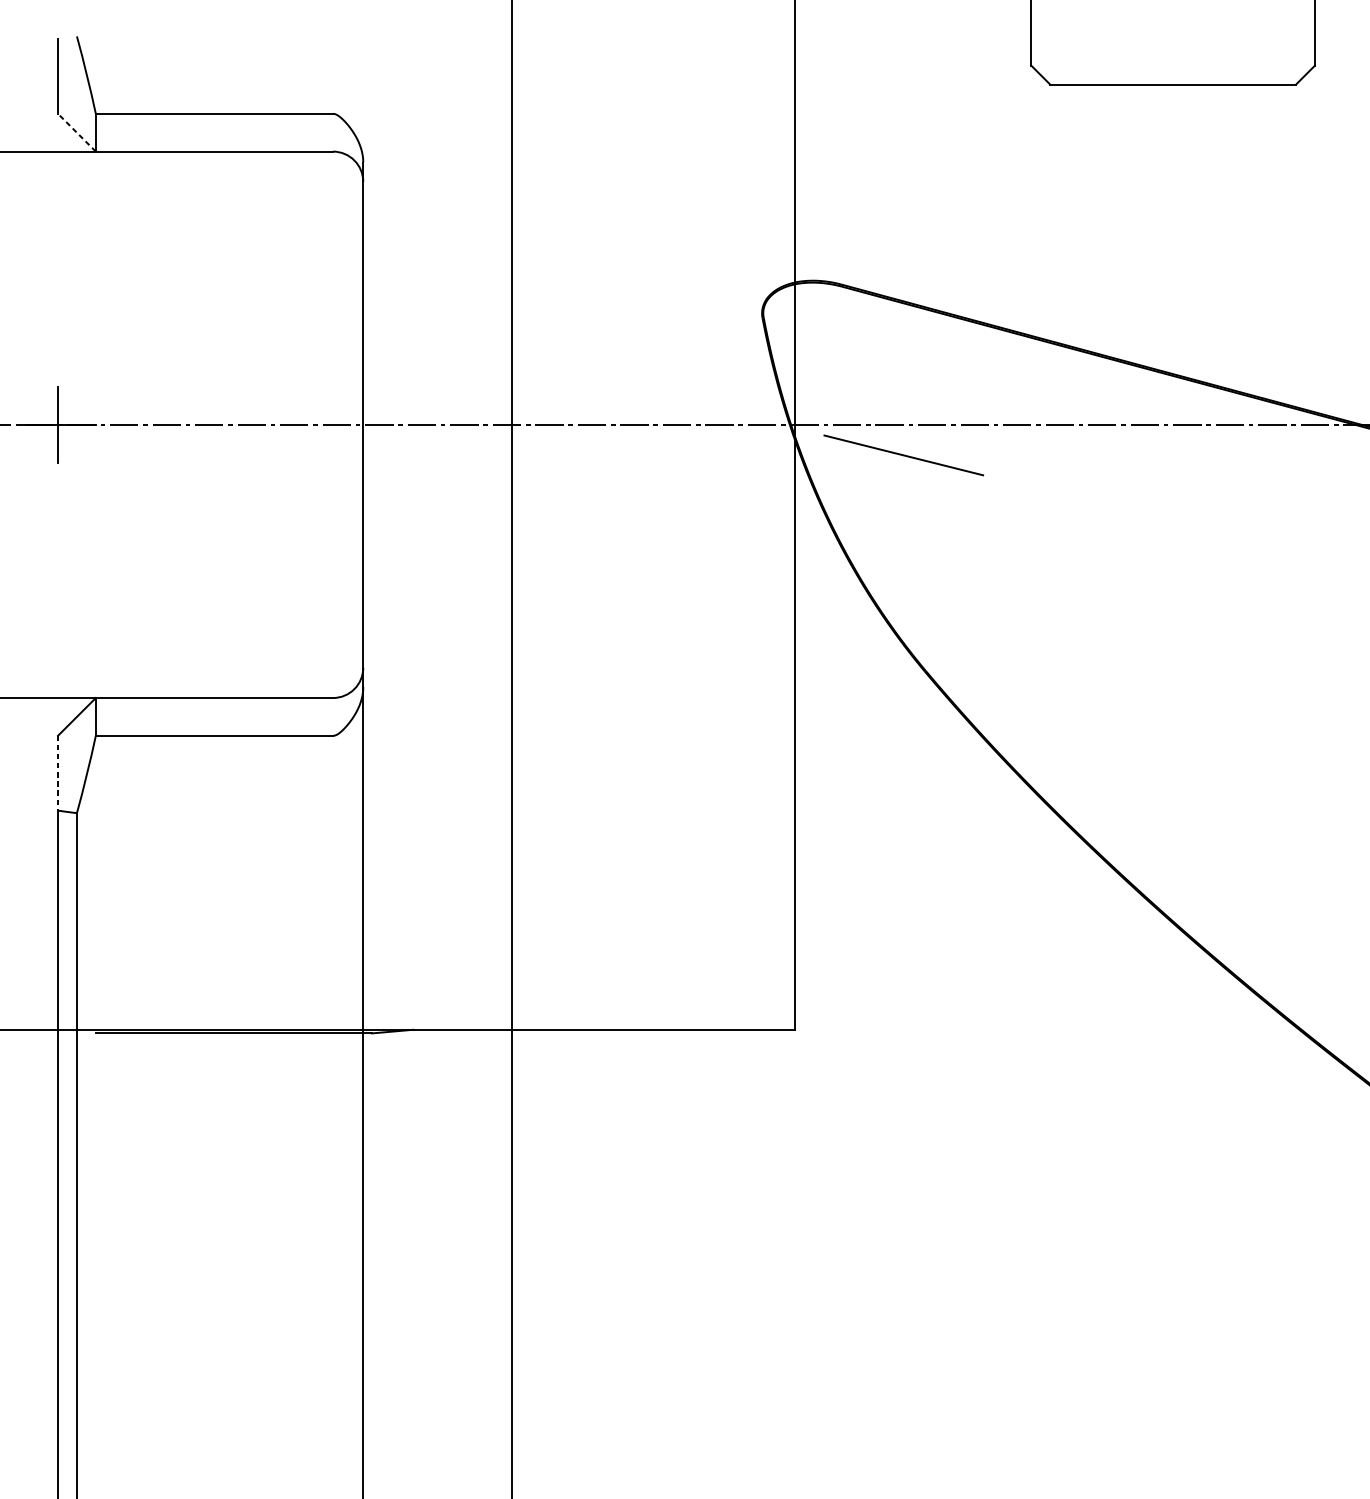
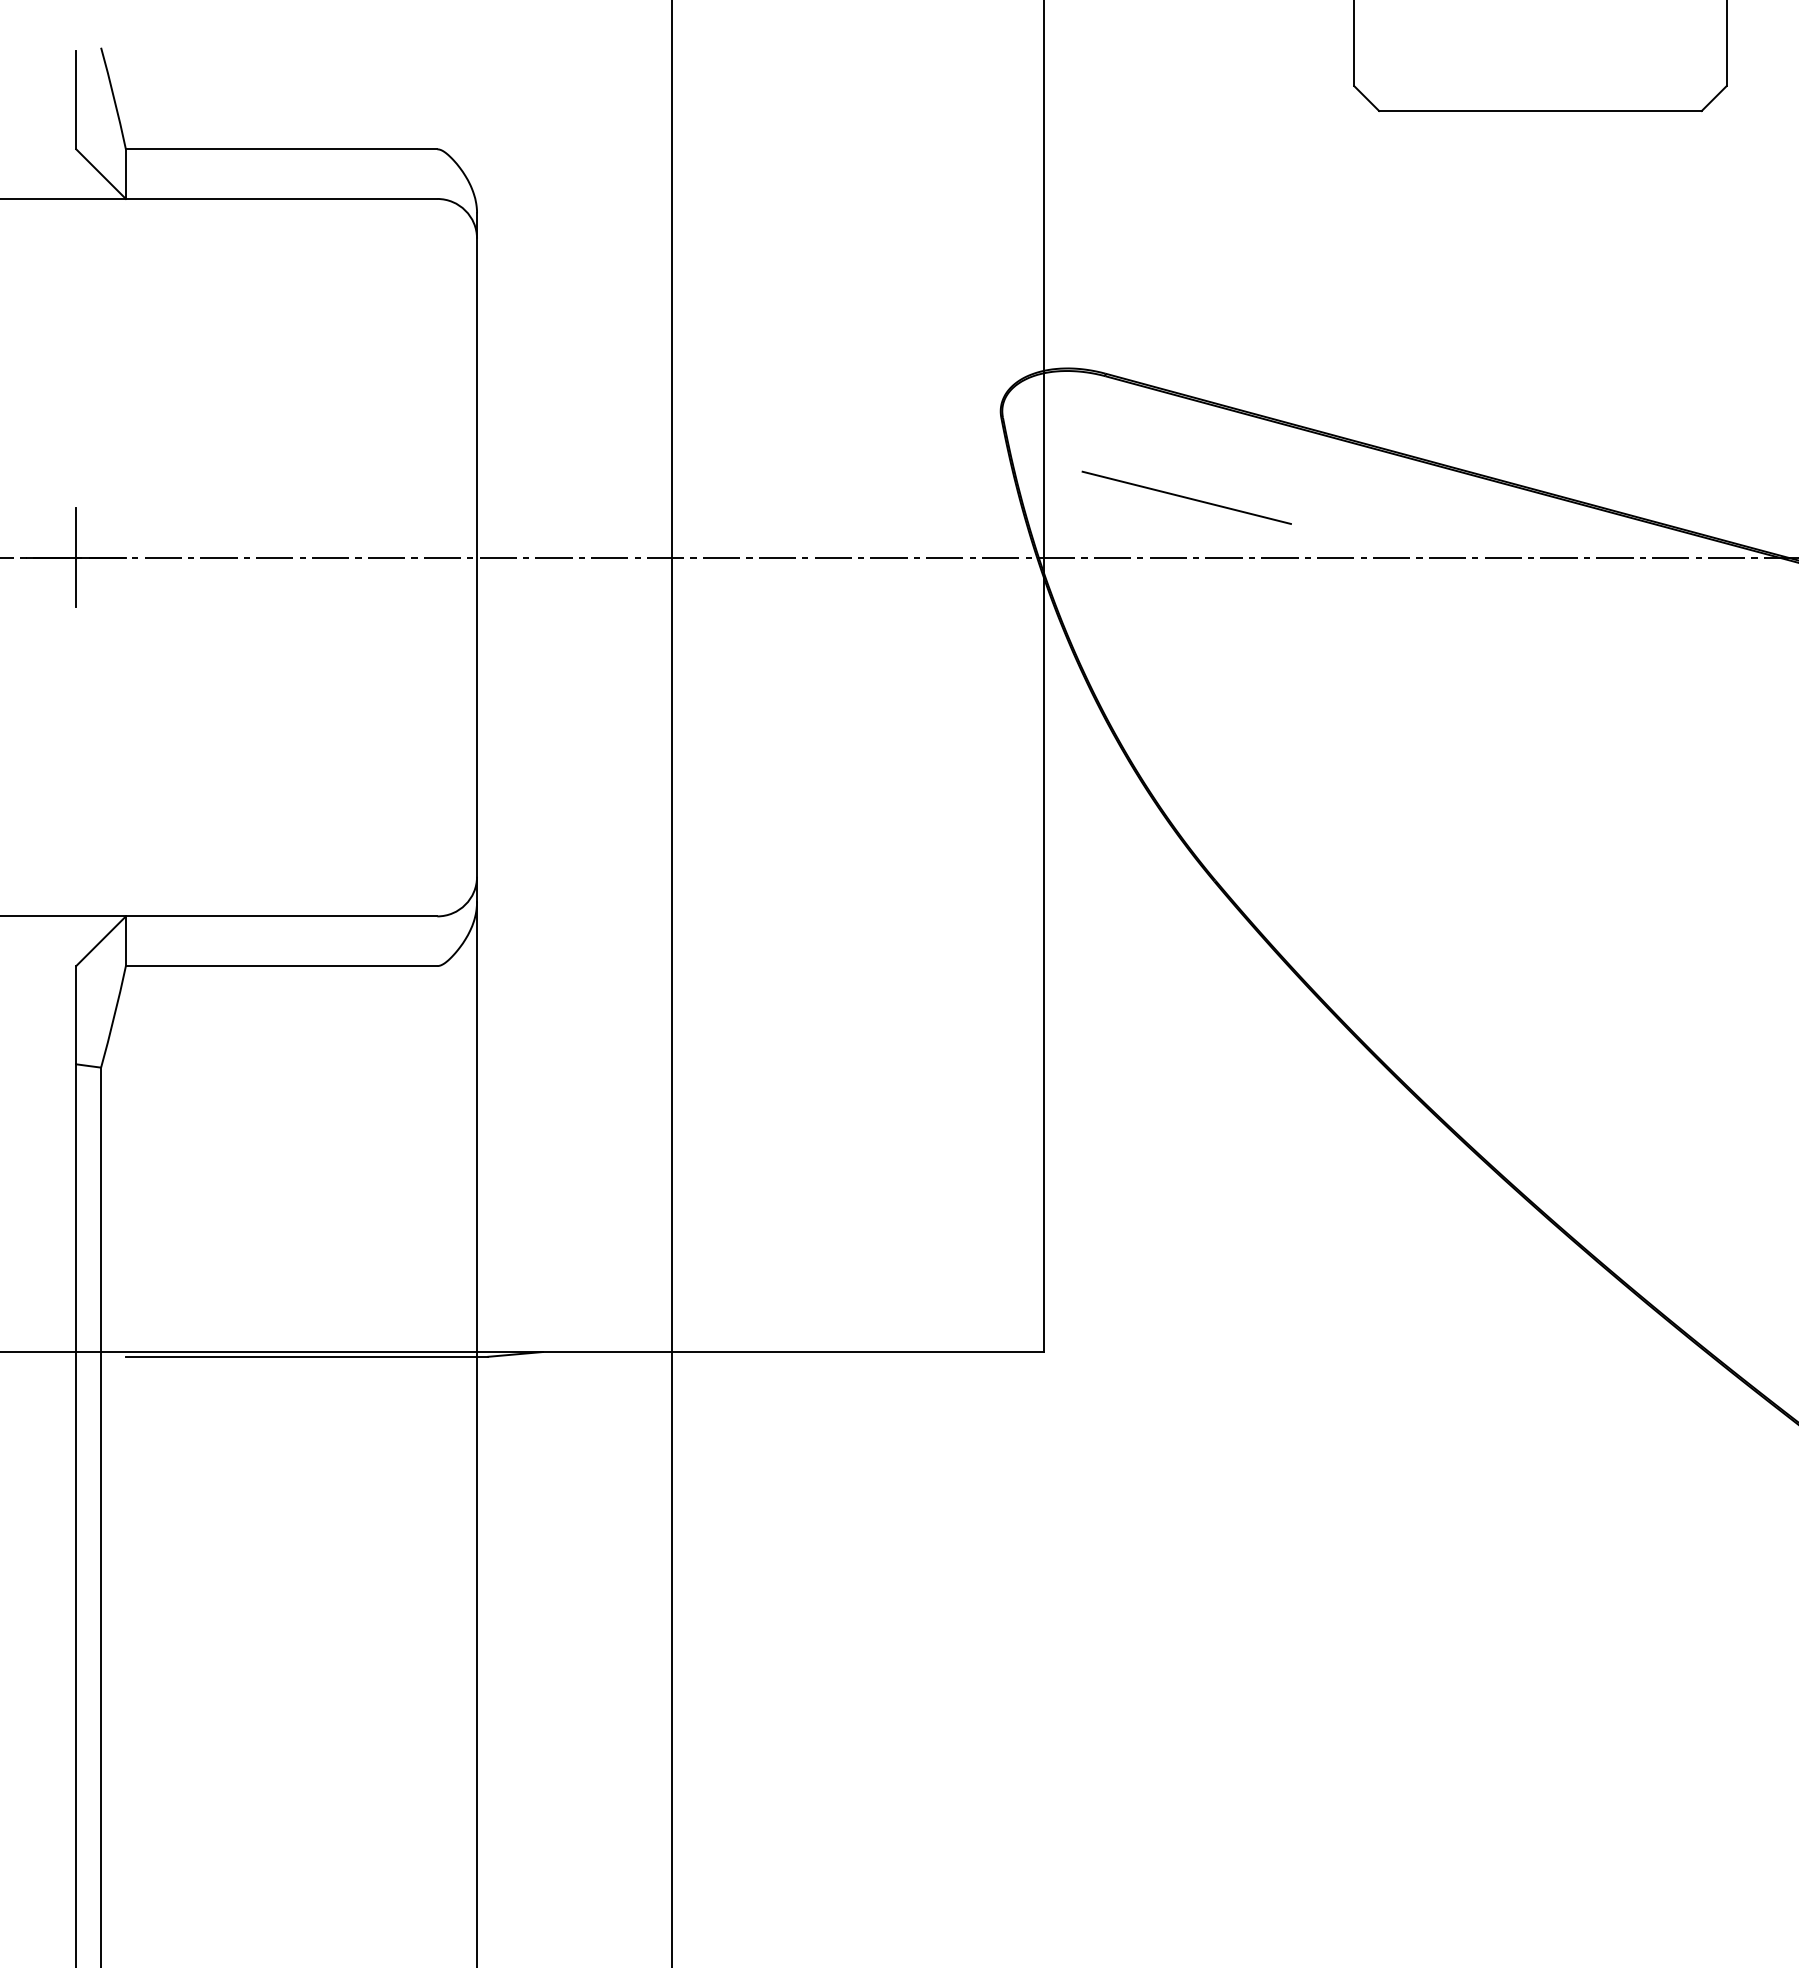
line: (76, 132) -> (100, 173), dashed -> solid
line: (903, 455) -> (1186, 497), moved
line: (58, 773) -> (76, 1015), dashed -> solid

